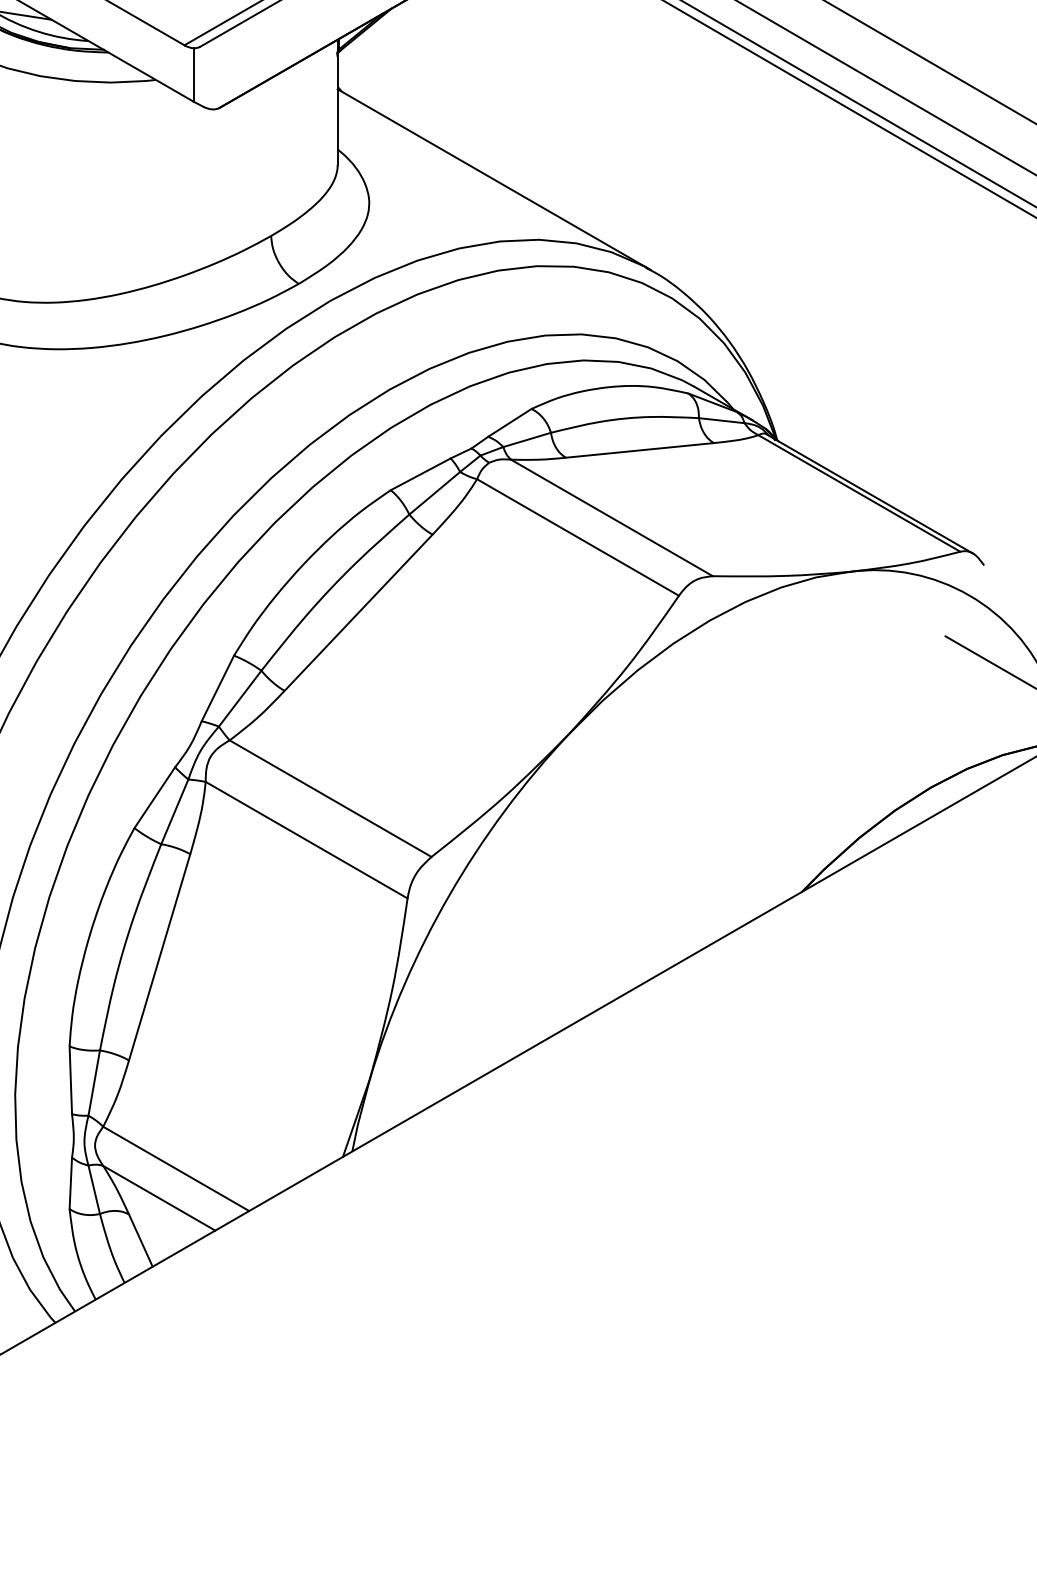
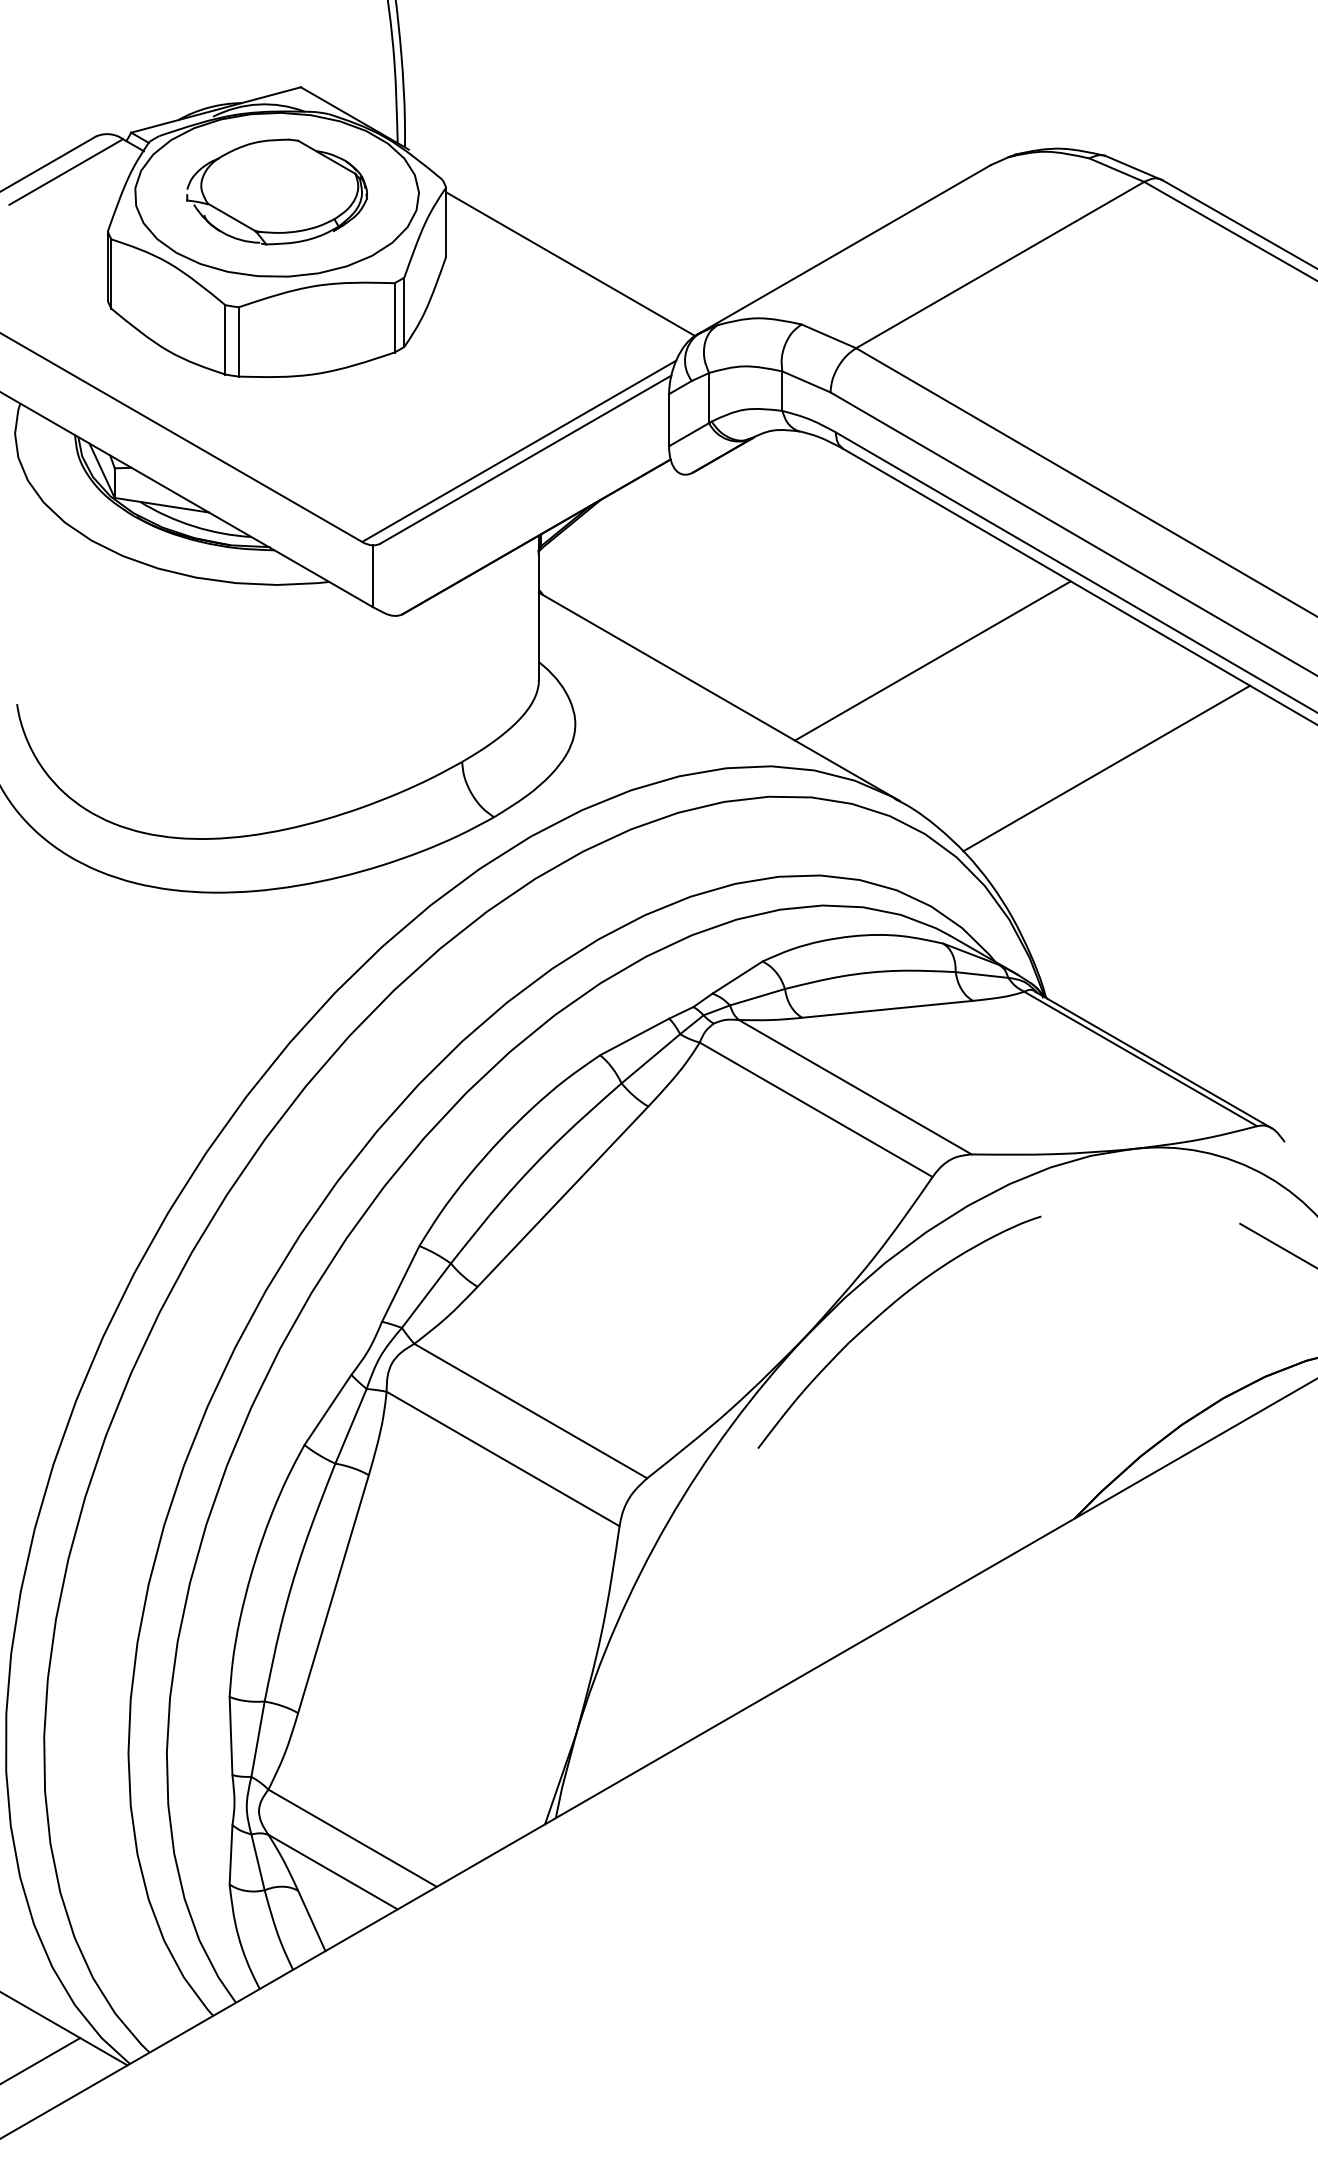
line: (678, 148) -> (932, 660), added
line: (829, 241) -> (1106, 768), added
part: (637, 713) -> (884, 1312), added

